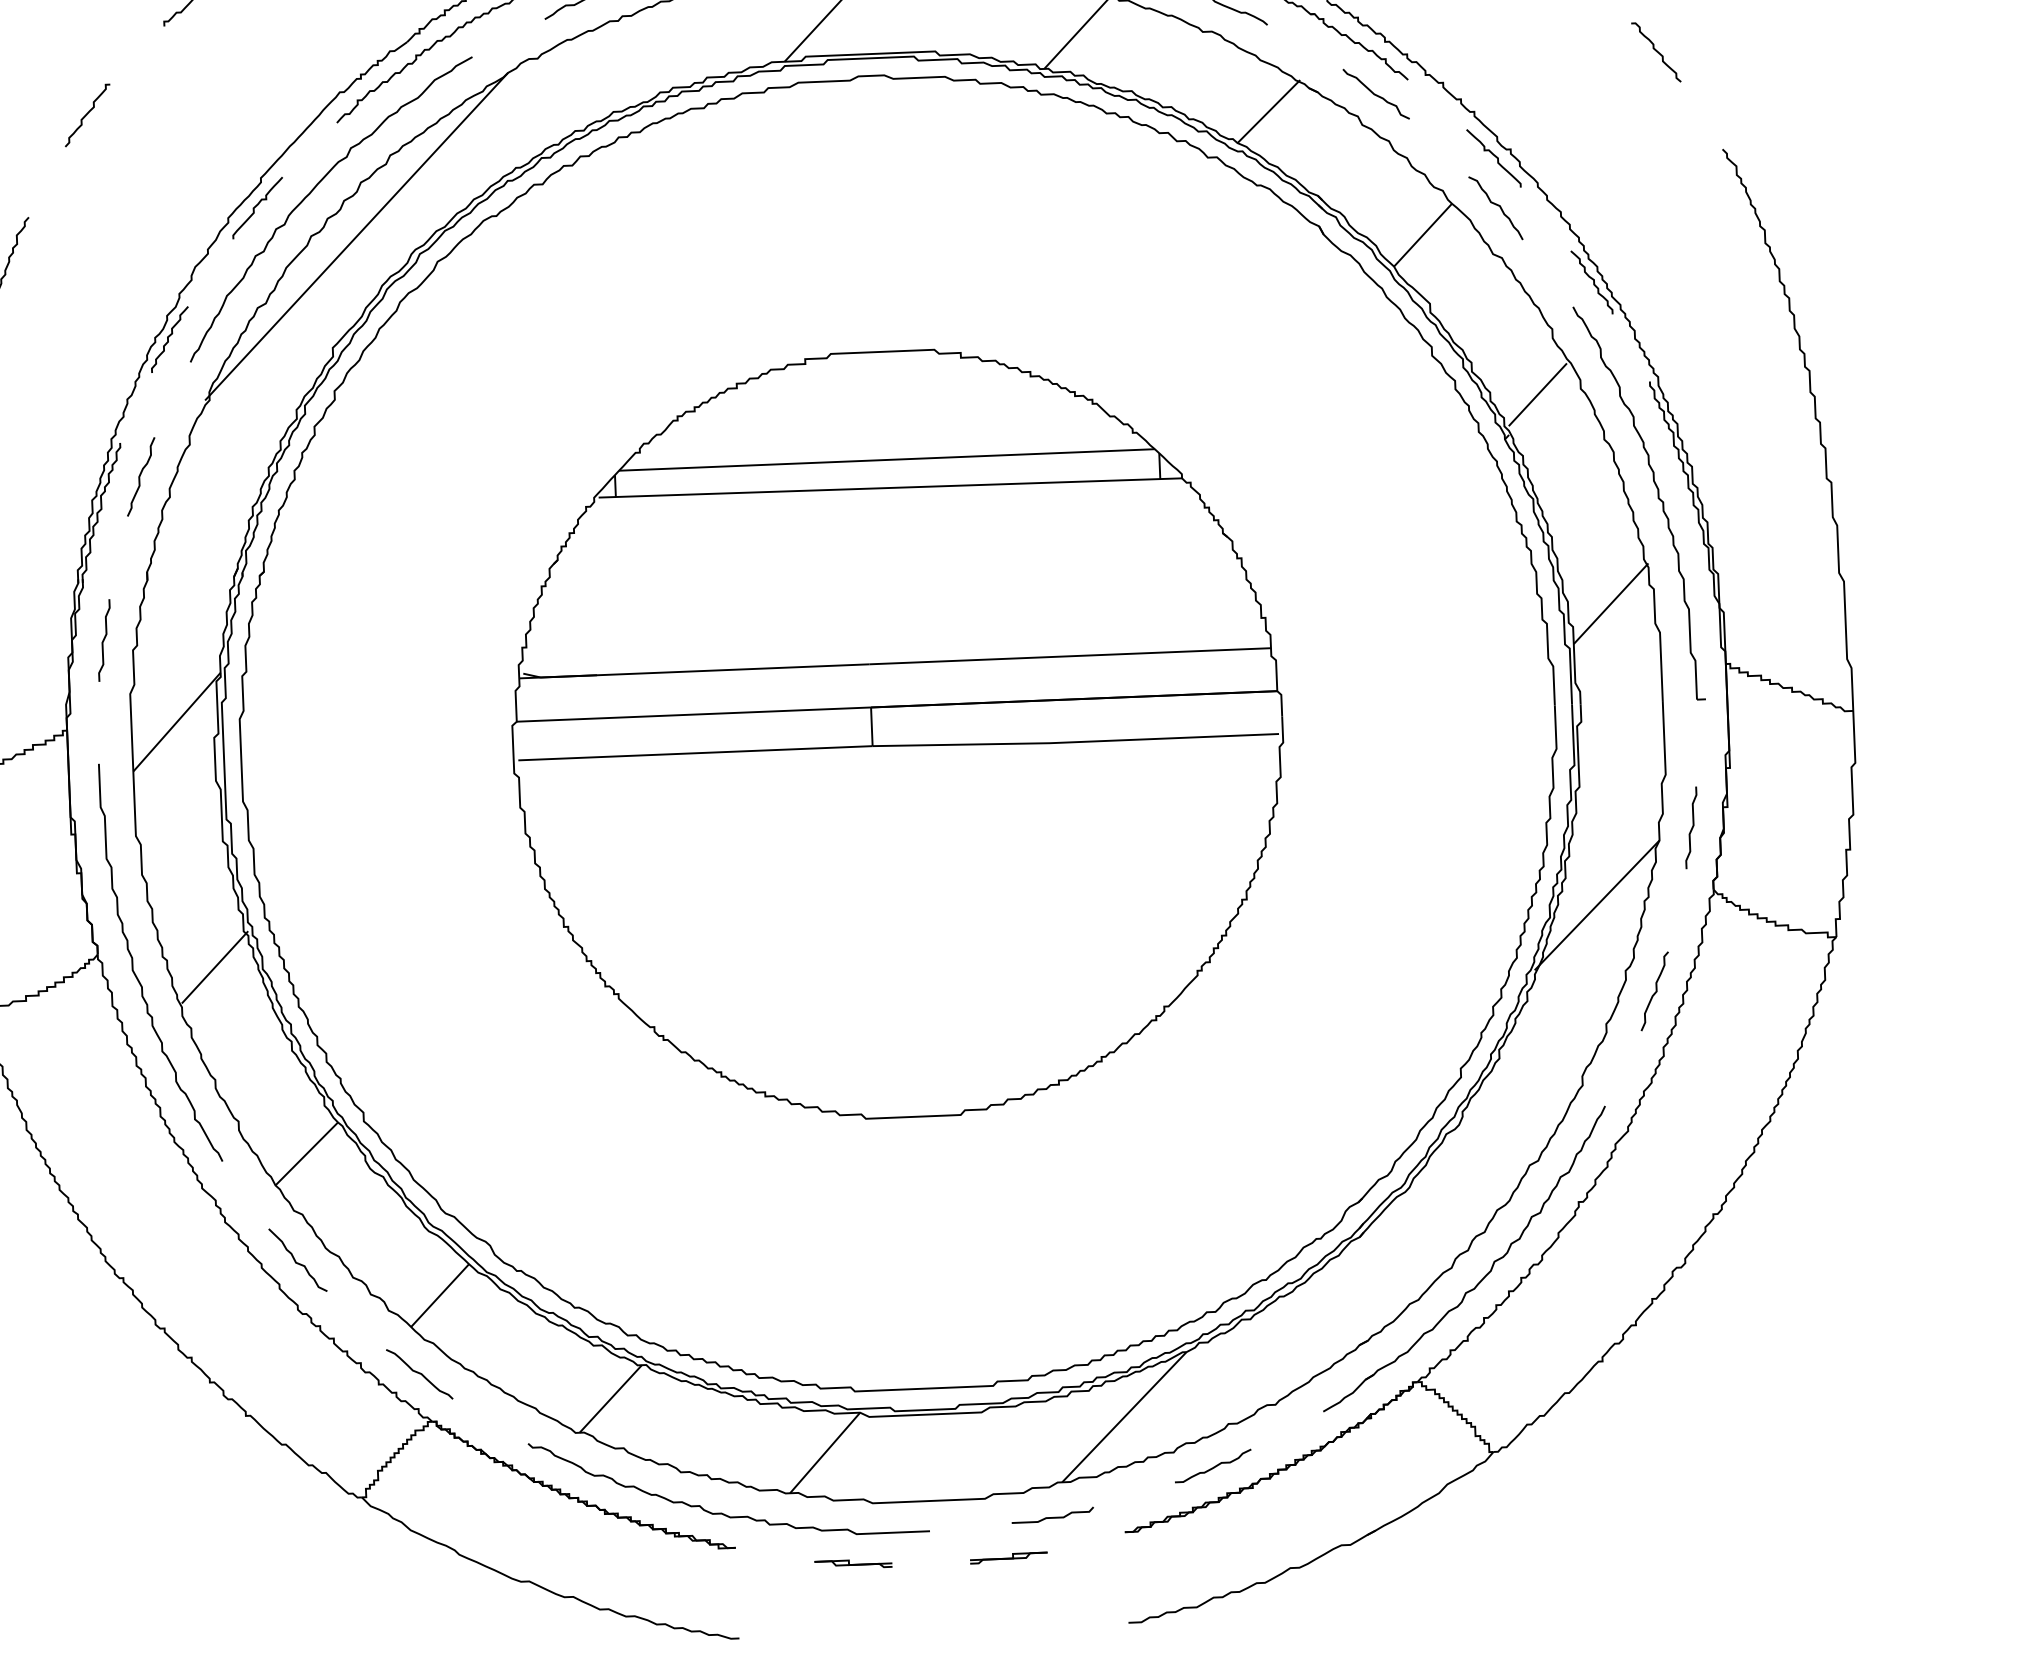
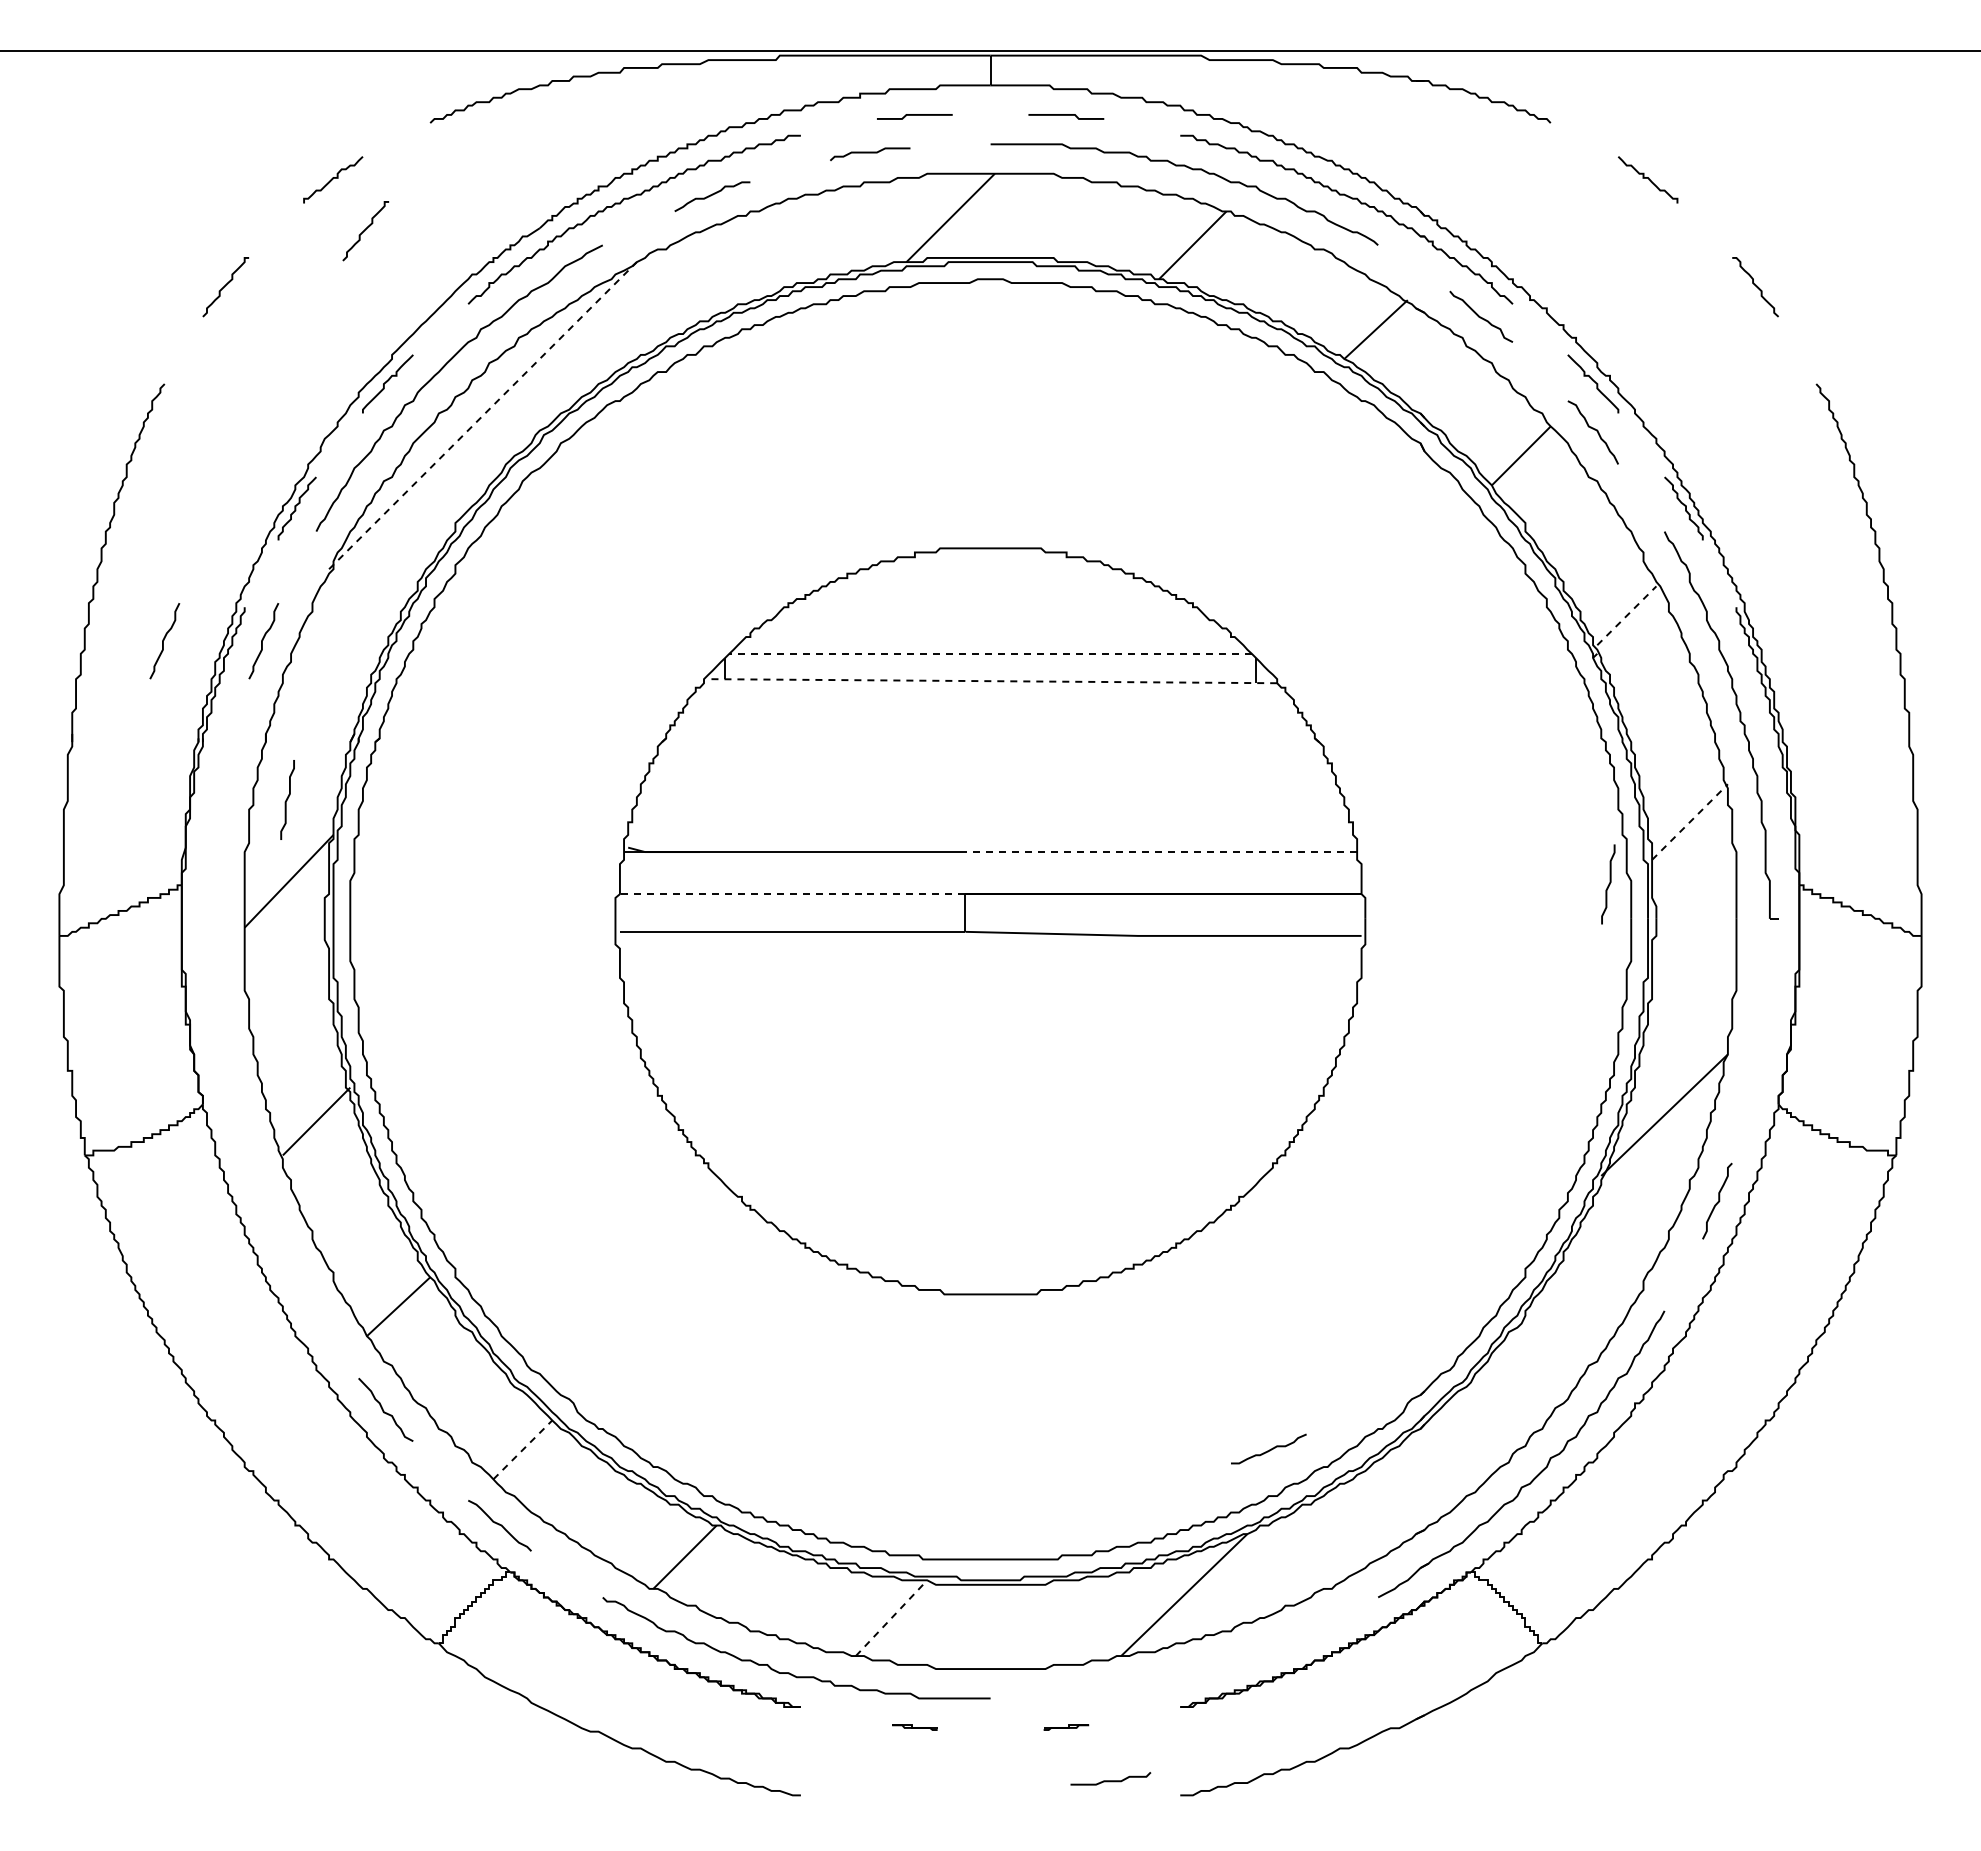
curve: (228, 51) -> (365, 230), added
line: (357, 236) -> (483, 415), solid -> dashed
line: (1537, 394) -> (1626, 615), solid -> dashed
line: (886, 459) -> (990, 653), solid -> dashed
curve: (39, 480) -> (164, 640), added
line: (890, 488) -> (992, 681), solid -> dashed
line: (1611, 604) -> (1690, 822), solid -> dashed
curve: (104, 640) -> (287, 799), moved
line: (1070, 656) -> (1161, 852), solid -> dashed
line: (693, 714) -> (792, 894), solid -> dashed
curve: (1691, 827) -> (1608, 884), moved
curve: (133, 963) -> (237, 1114), removed
line: (439, 1295) -> (522, 1449), solid -> dashed
line: (825, 1452) -> (891, 1617), solid -> dashed
curve: (1213, 1466) -> (1269, 1449), moved
curve: (1052, 1517) -> (1110, 1780), moved
part: (1009, 1557) -> (1066, 1727), size x0.6
part: (853, 1564) -> (914, 1727), size x0.6

